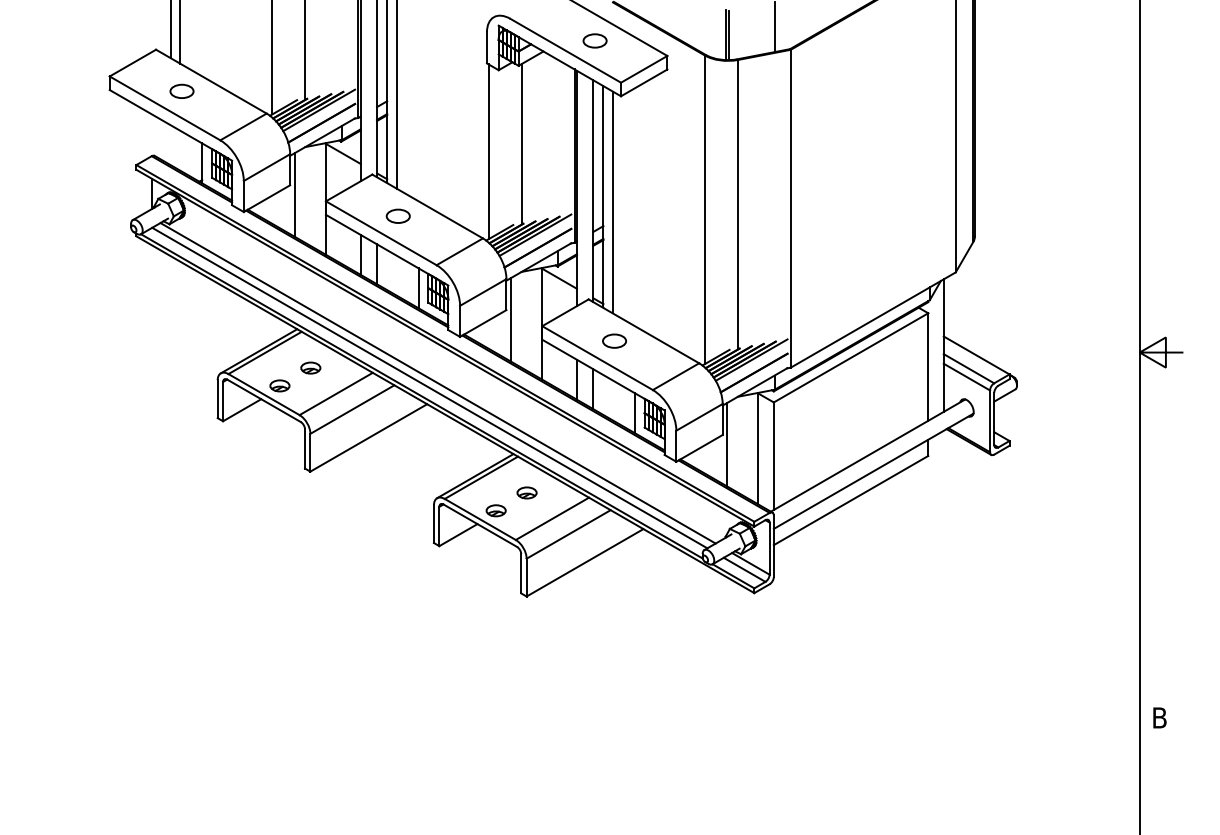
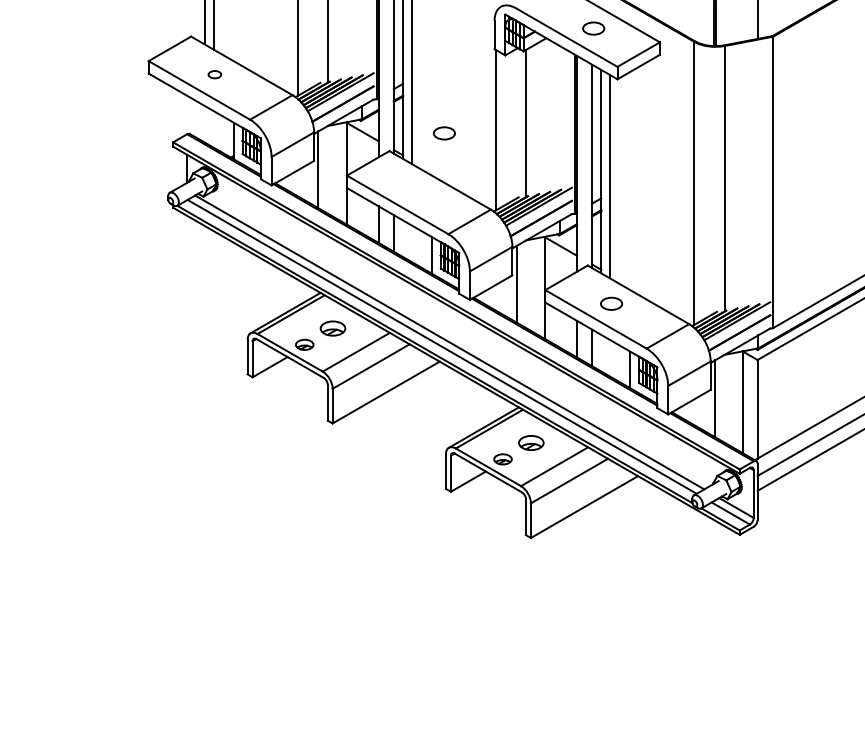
part: (181, 90) -> (214, 74), size x0.6
part: (397, 215) -> (443, 132), moved
part: (310, 367) -> (332, 327), size x1.4
part: (526, 492) -> (530, 442), size x1.4

